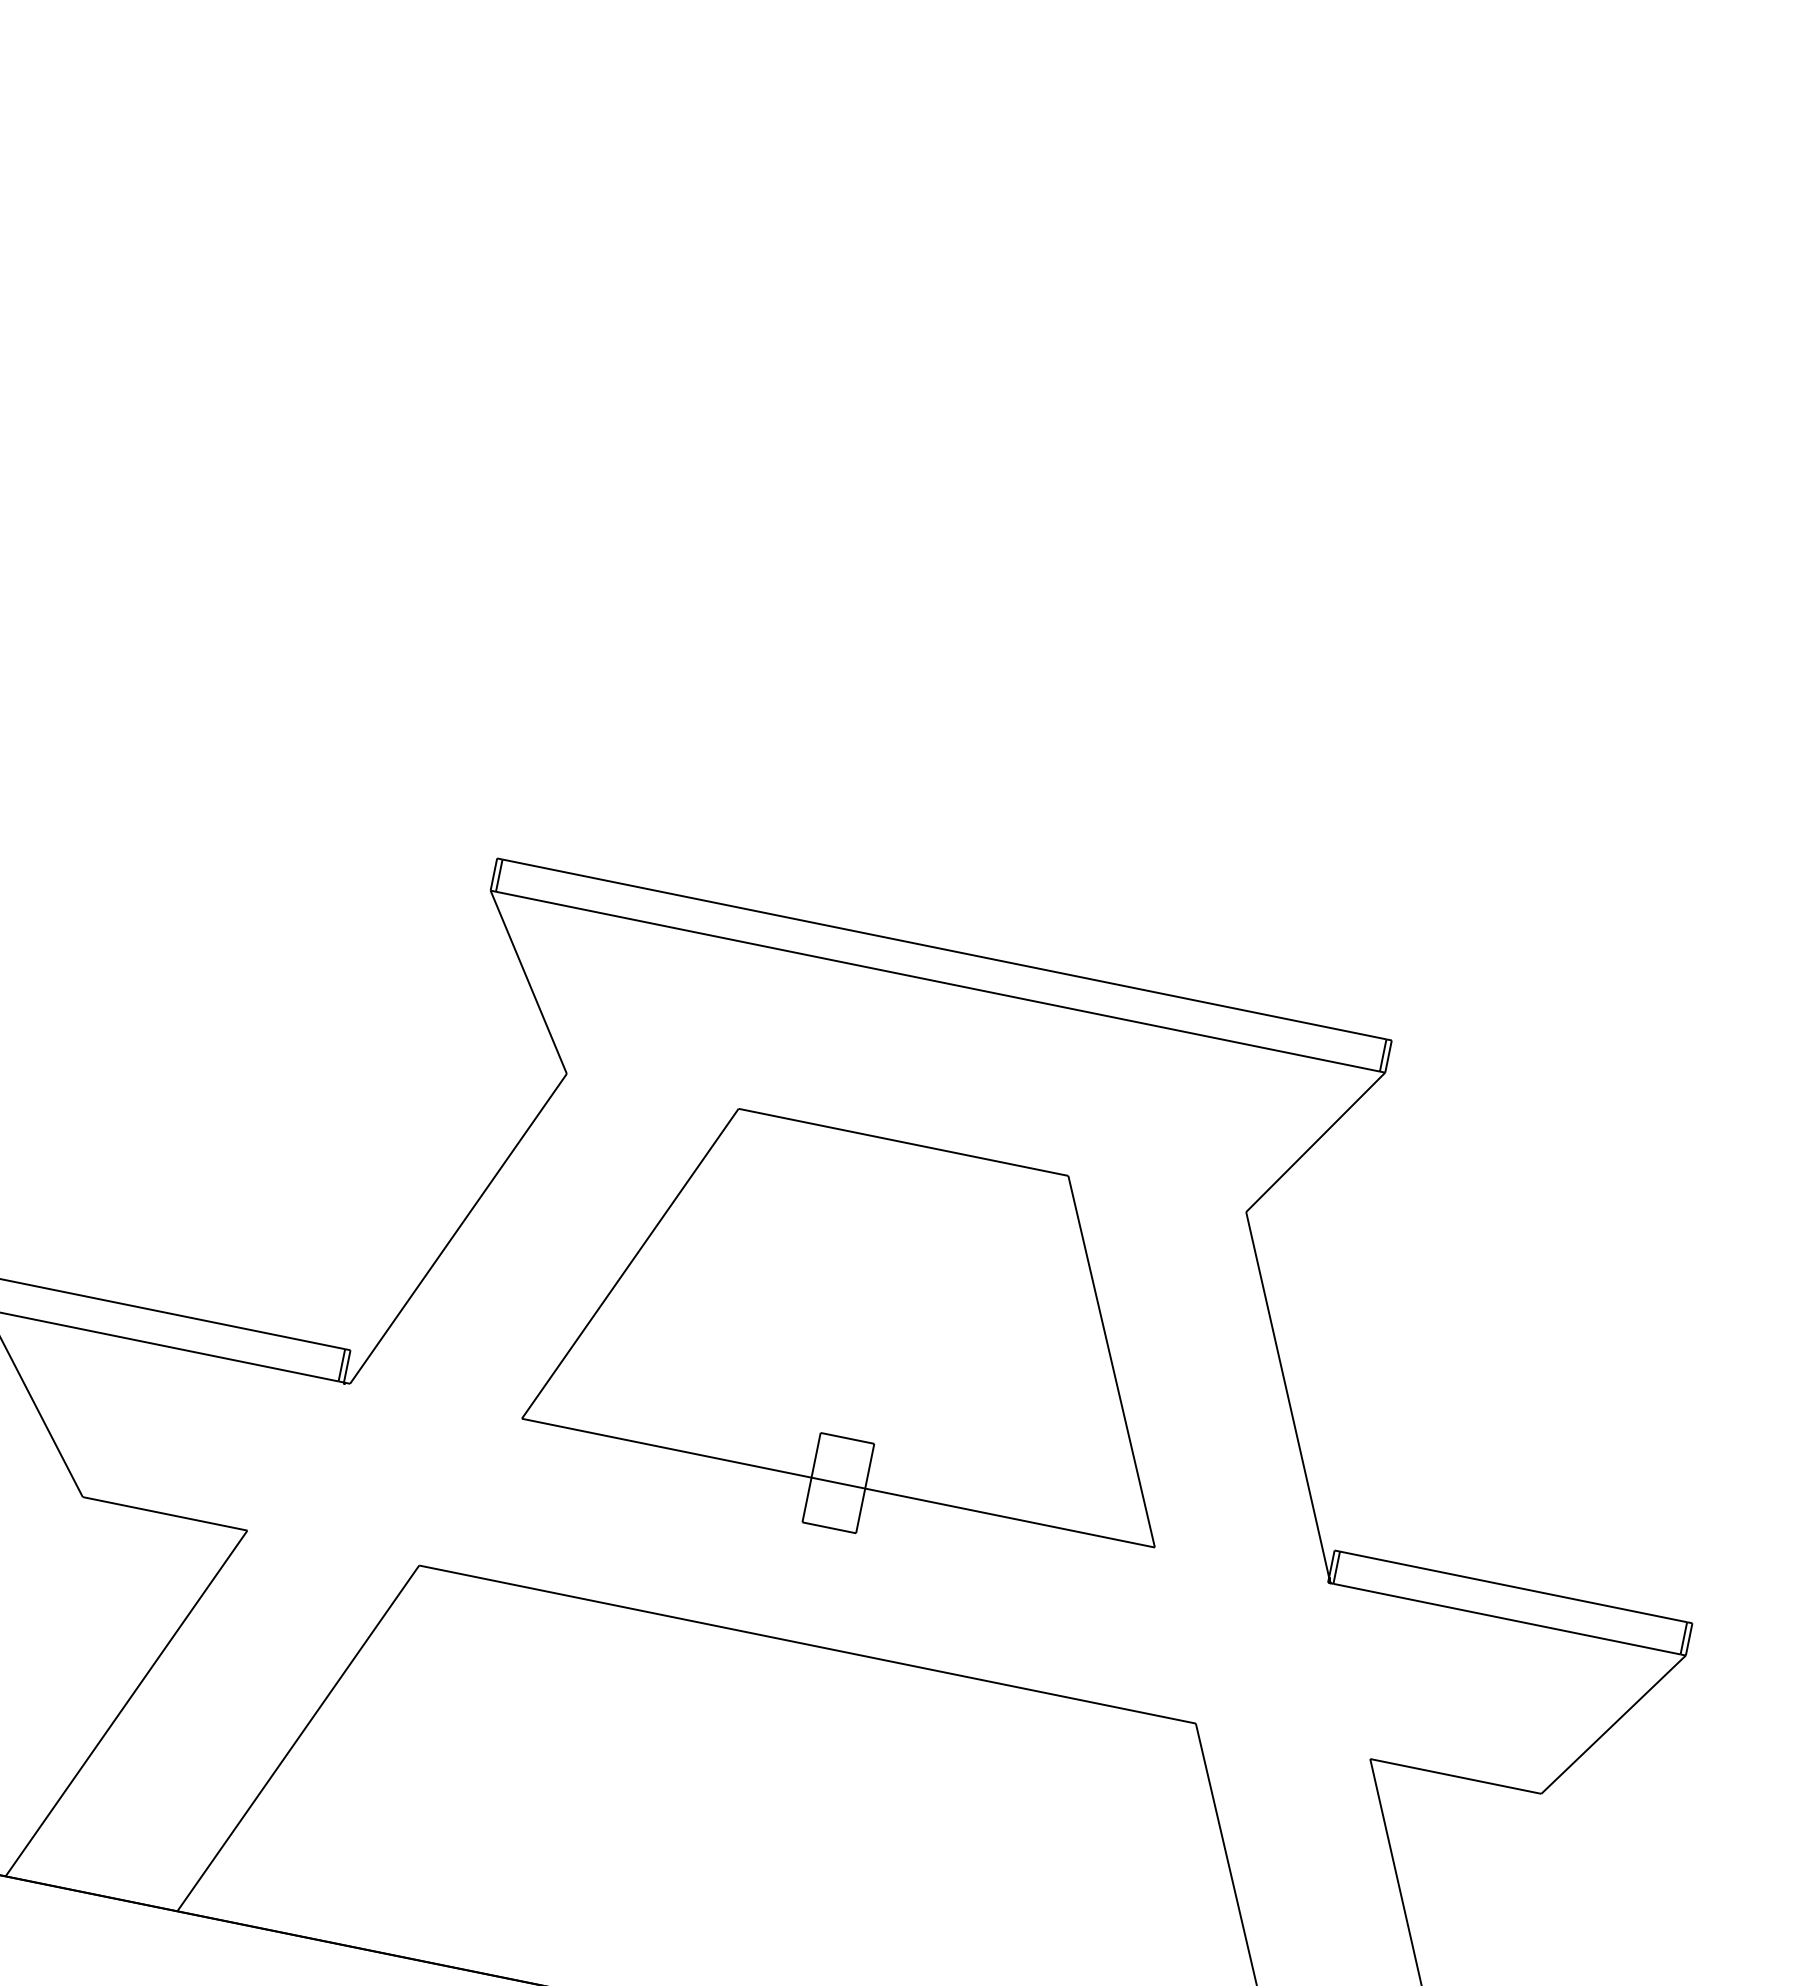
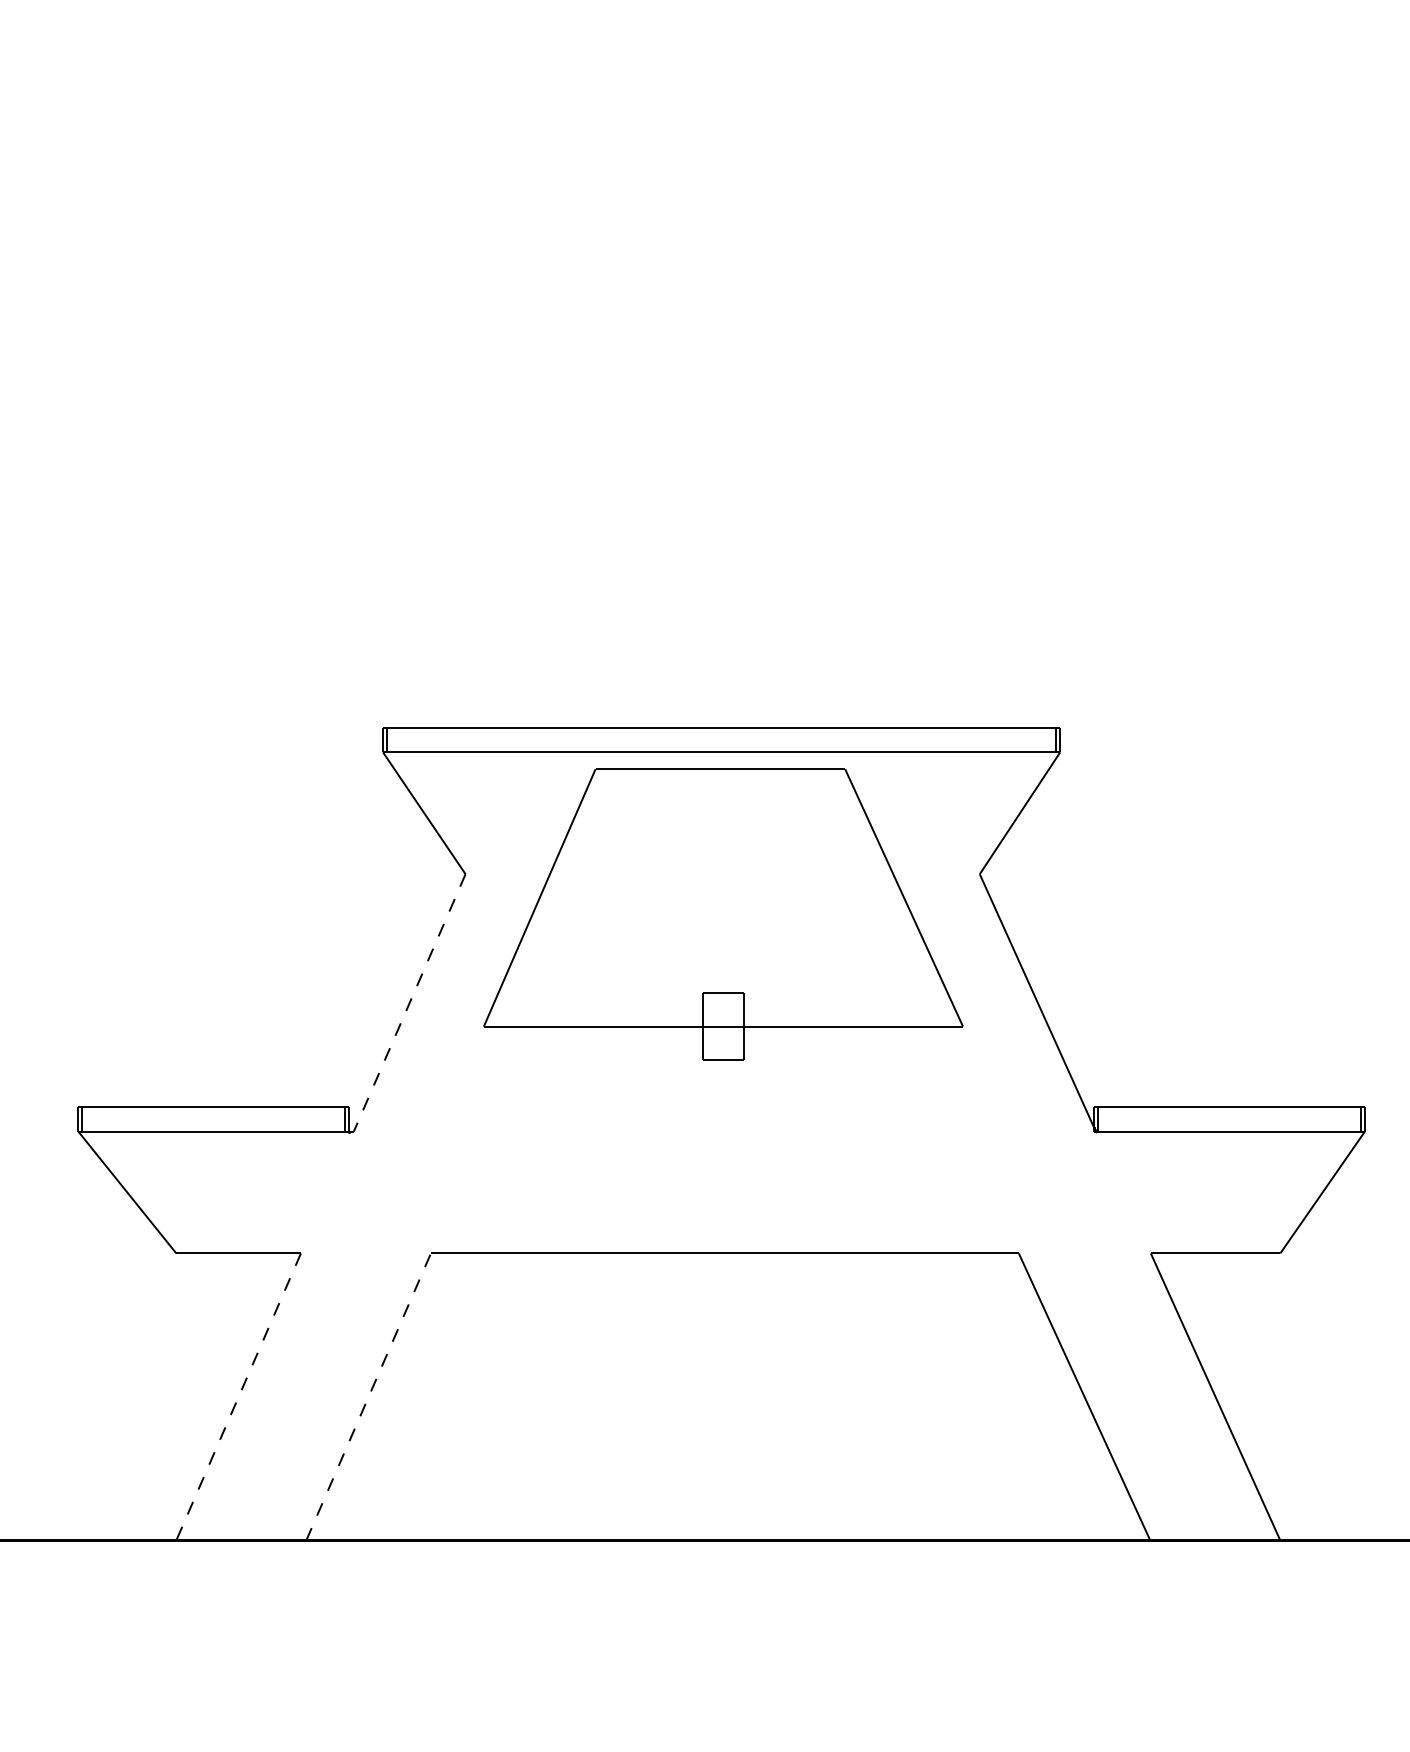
line: (458, 1229) -> (409, 1003), solid -> dashed
part: (868, 1335) -> (723, 914), moved
line: (126, 1704) -> (238, 1397), solid -> dashed
line: (298, 1737) -> (368, 1396), solid -> dashed

